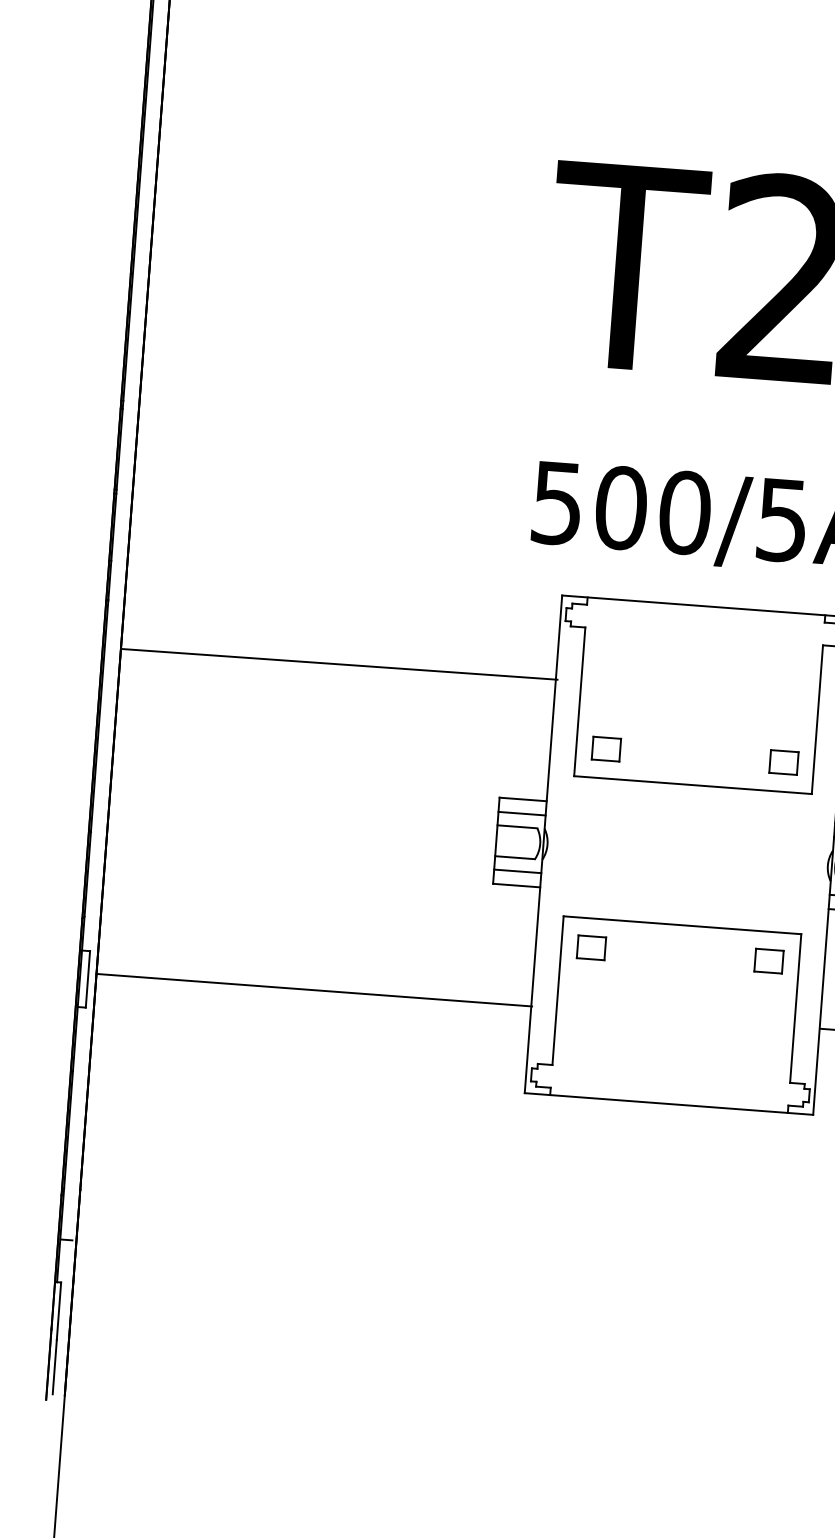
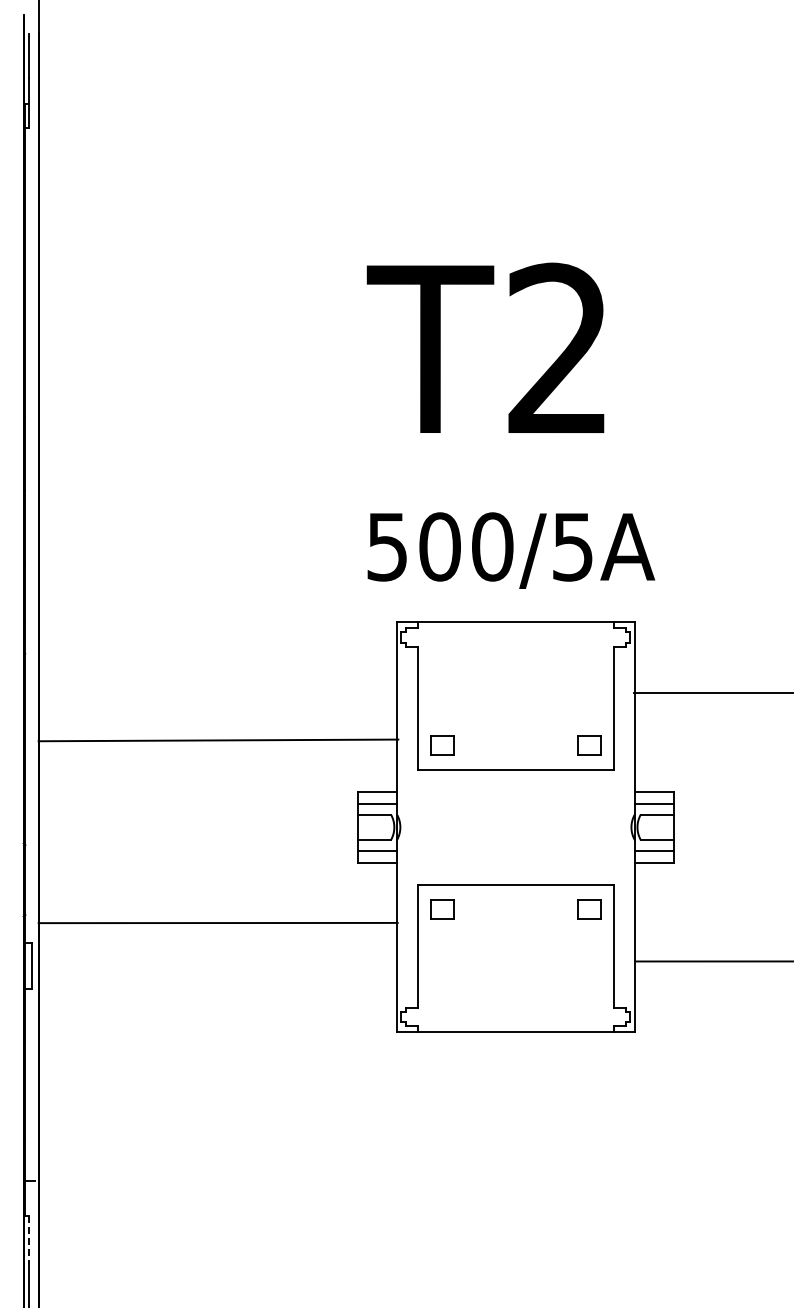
line: (339, 664) -> (218, 740), moved
line: (313, 989) -> (217, 922), moved
line: (58, 1310) -> (28, 1239), solid -> dashed

